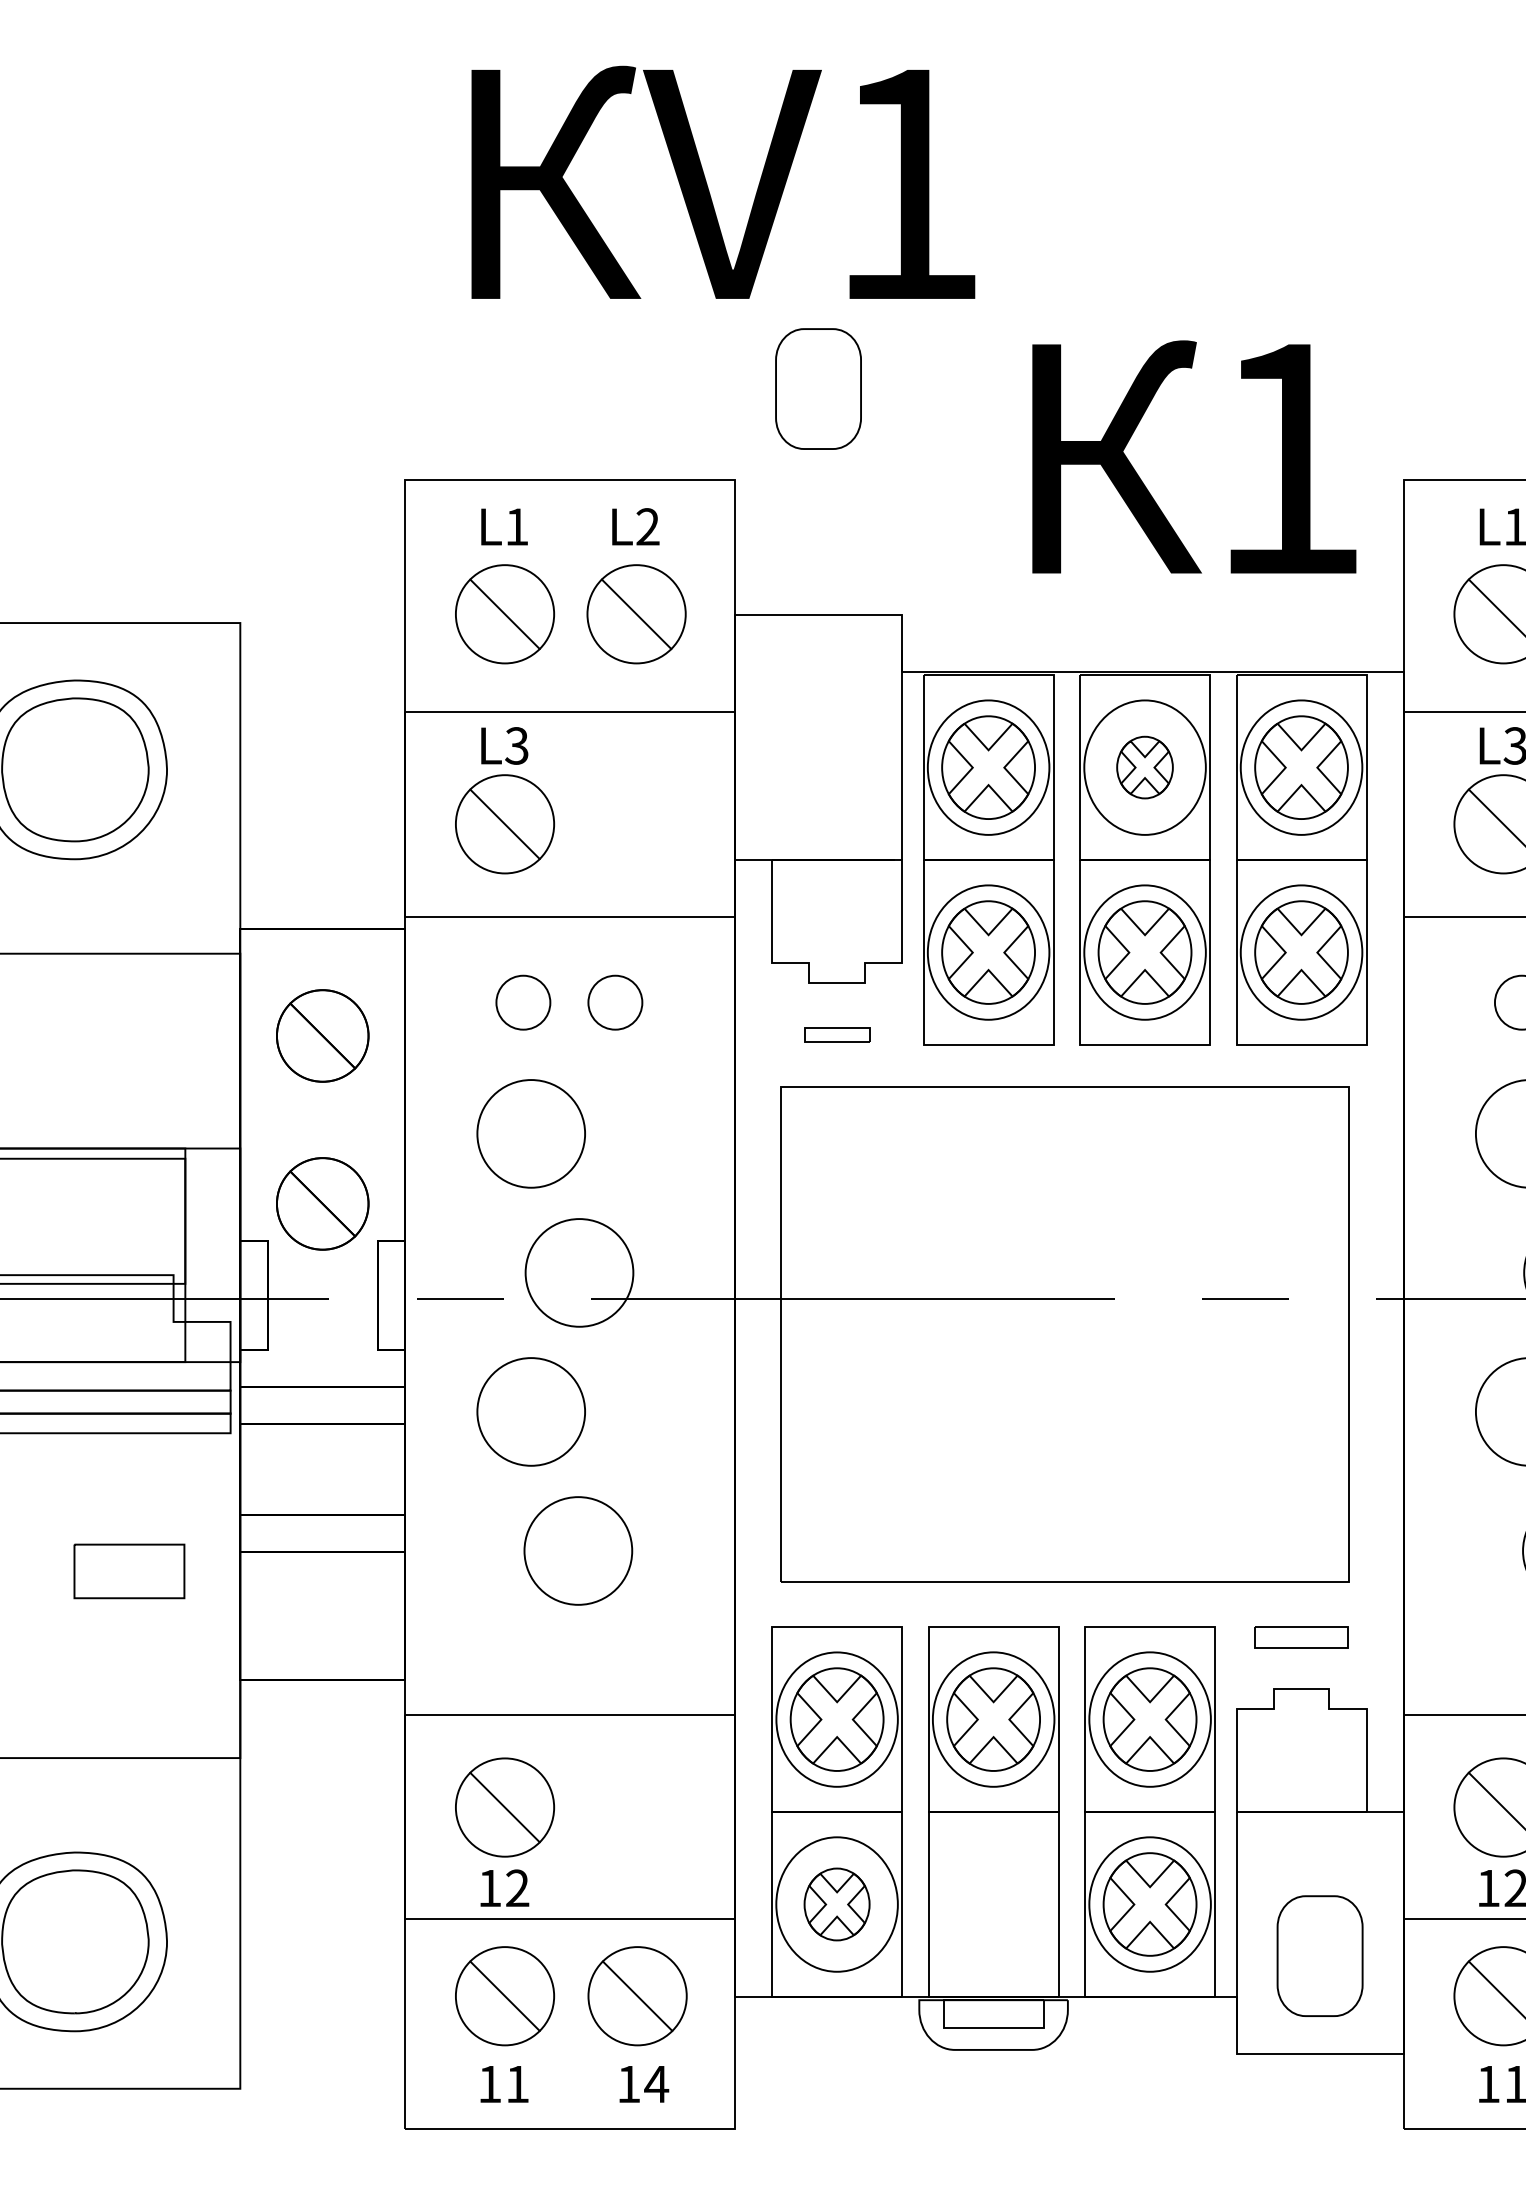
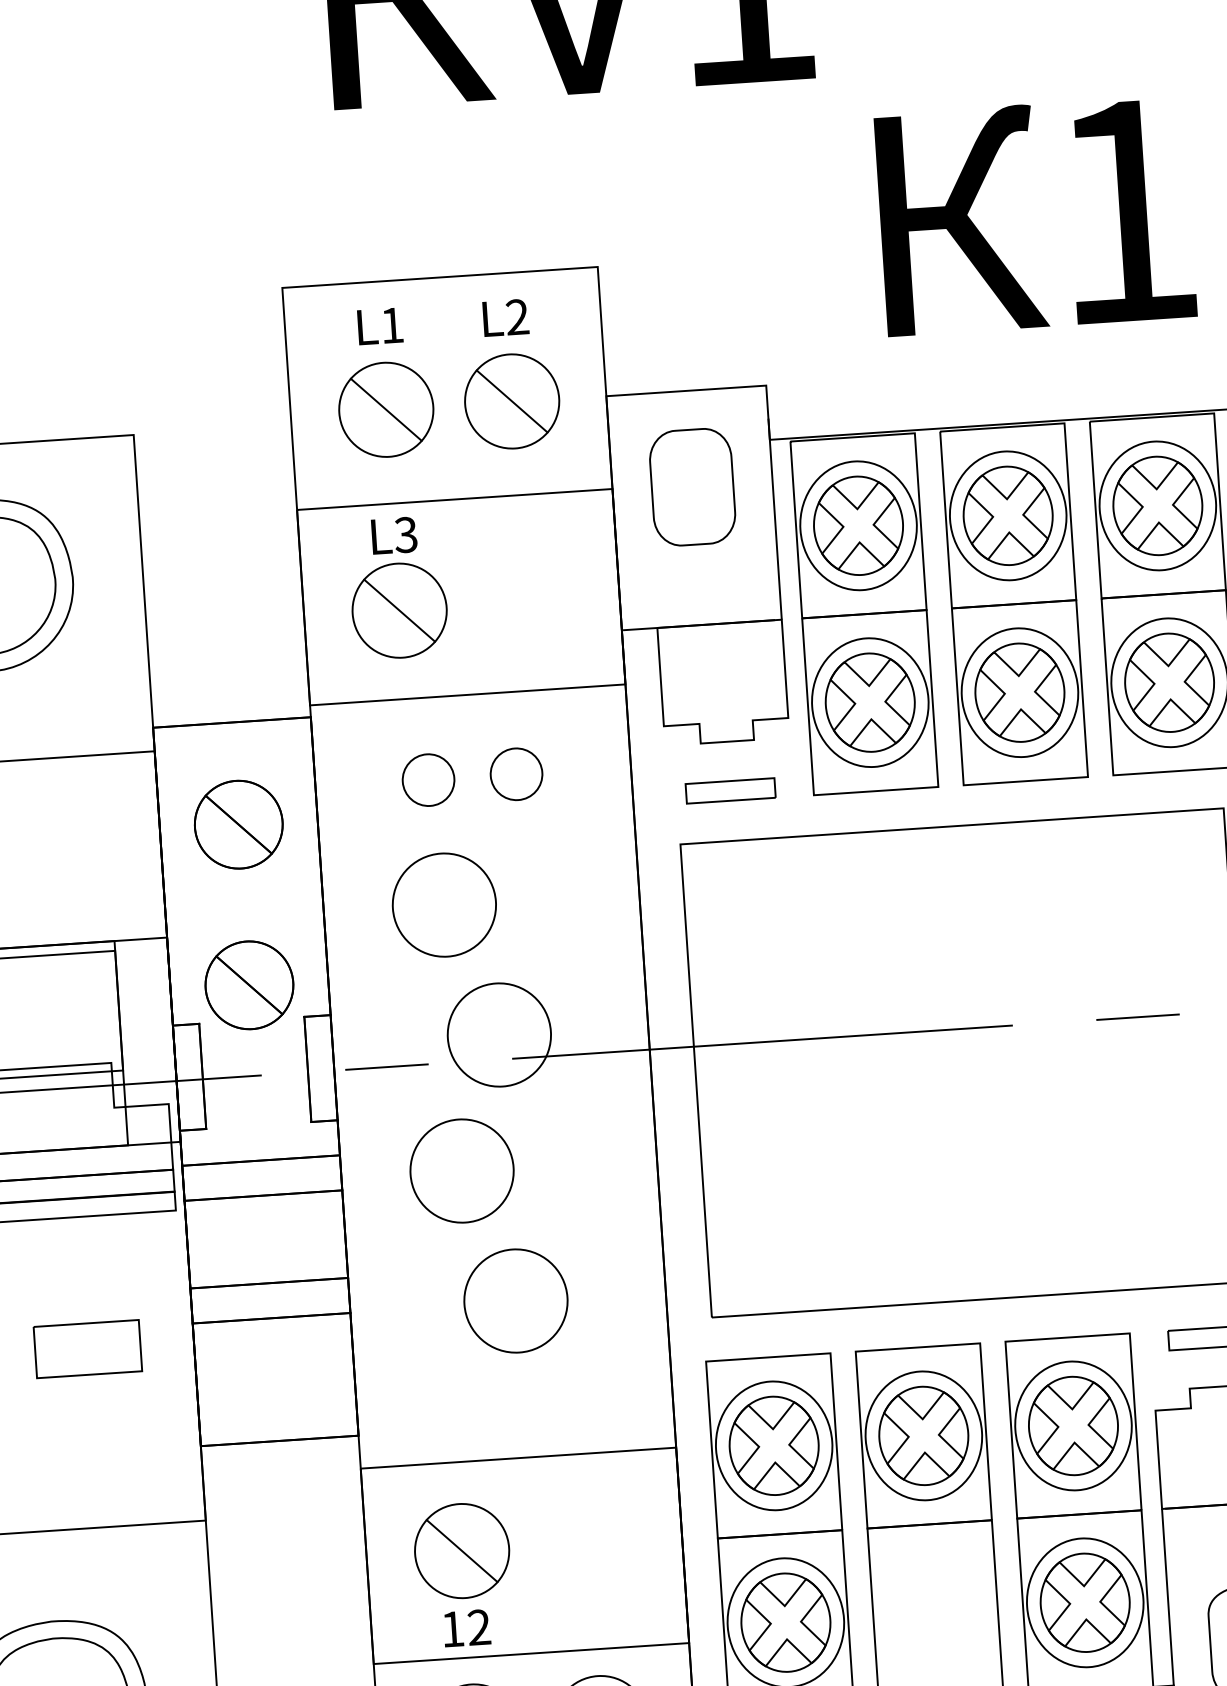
part: (818, 388) -> (692, 486), moved
part: (1144, 767) -> (1007, 515), size x1.67
part: (837, 1034) -> (730, 790), size x1.43
part: (836, 1904) -> (785, 1622), size x1.43

